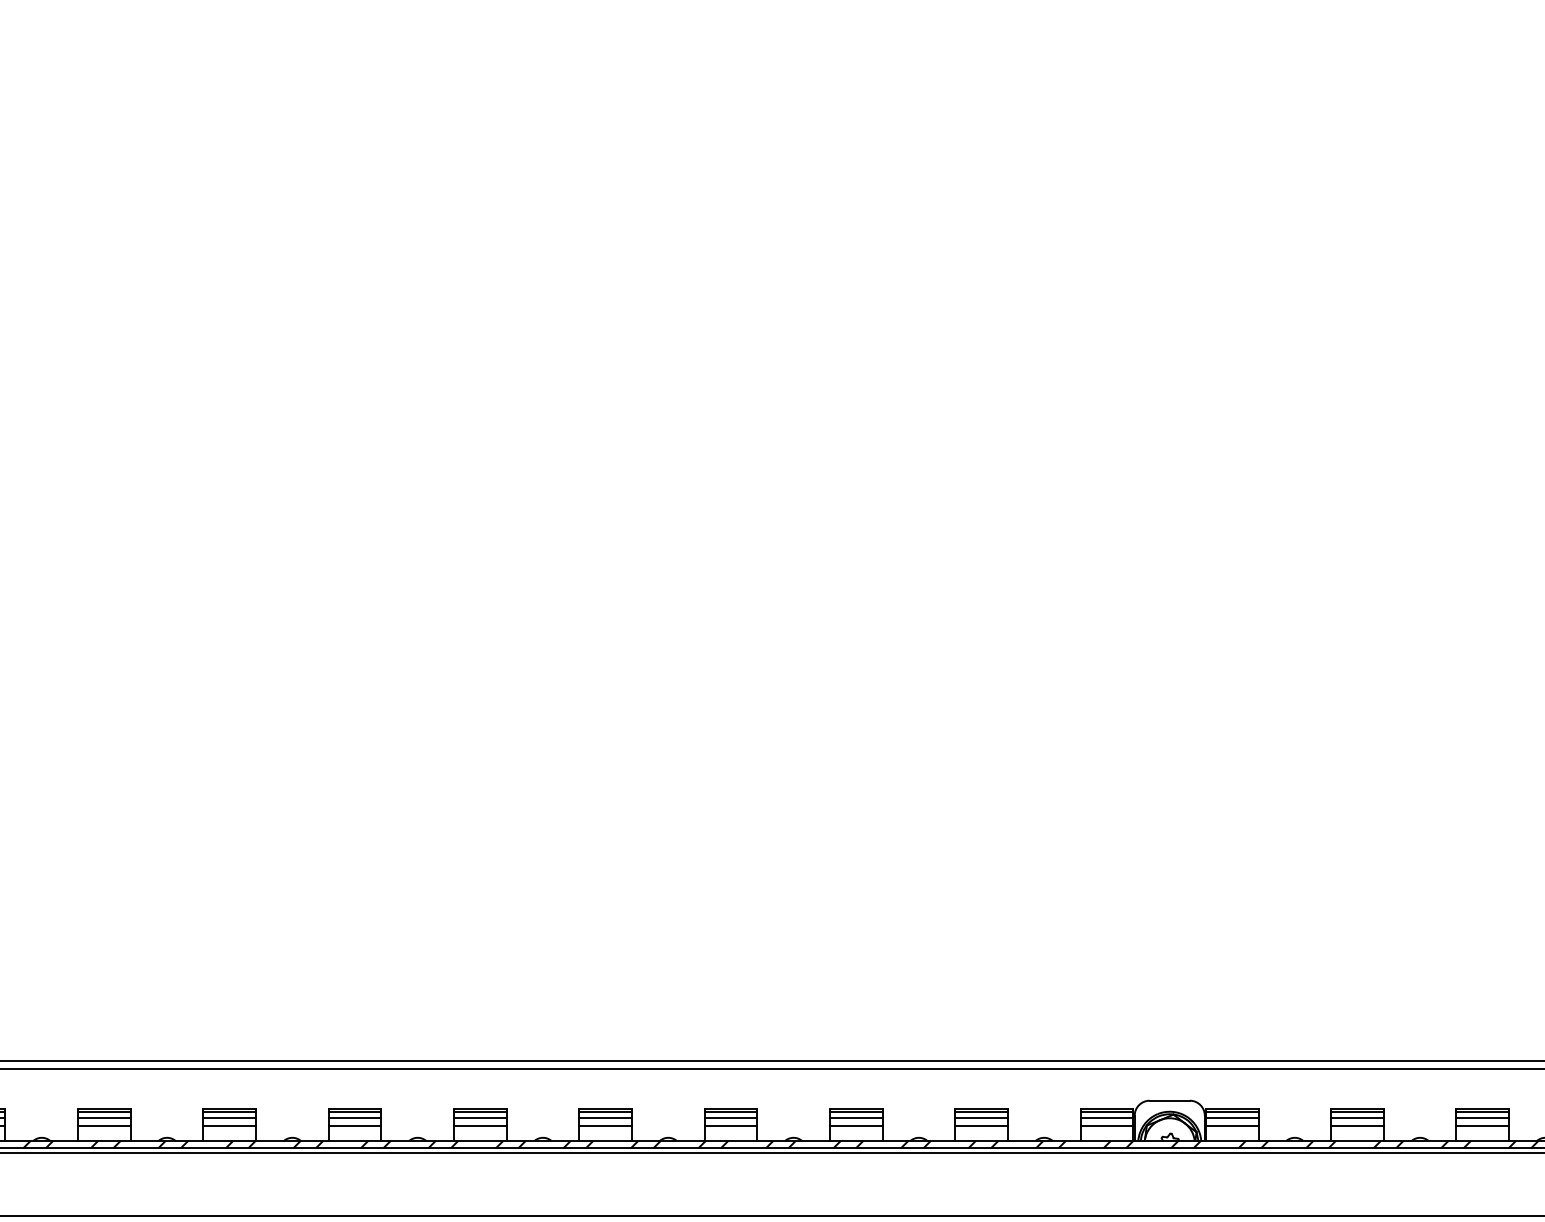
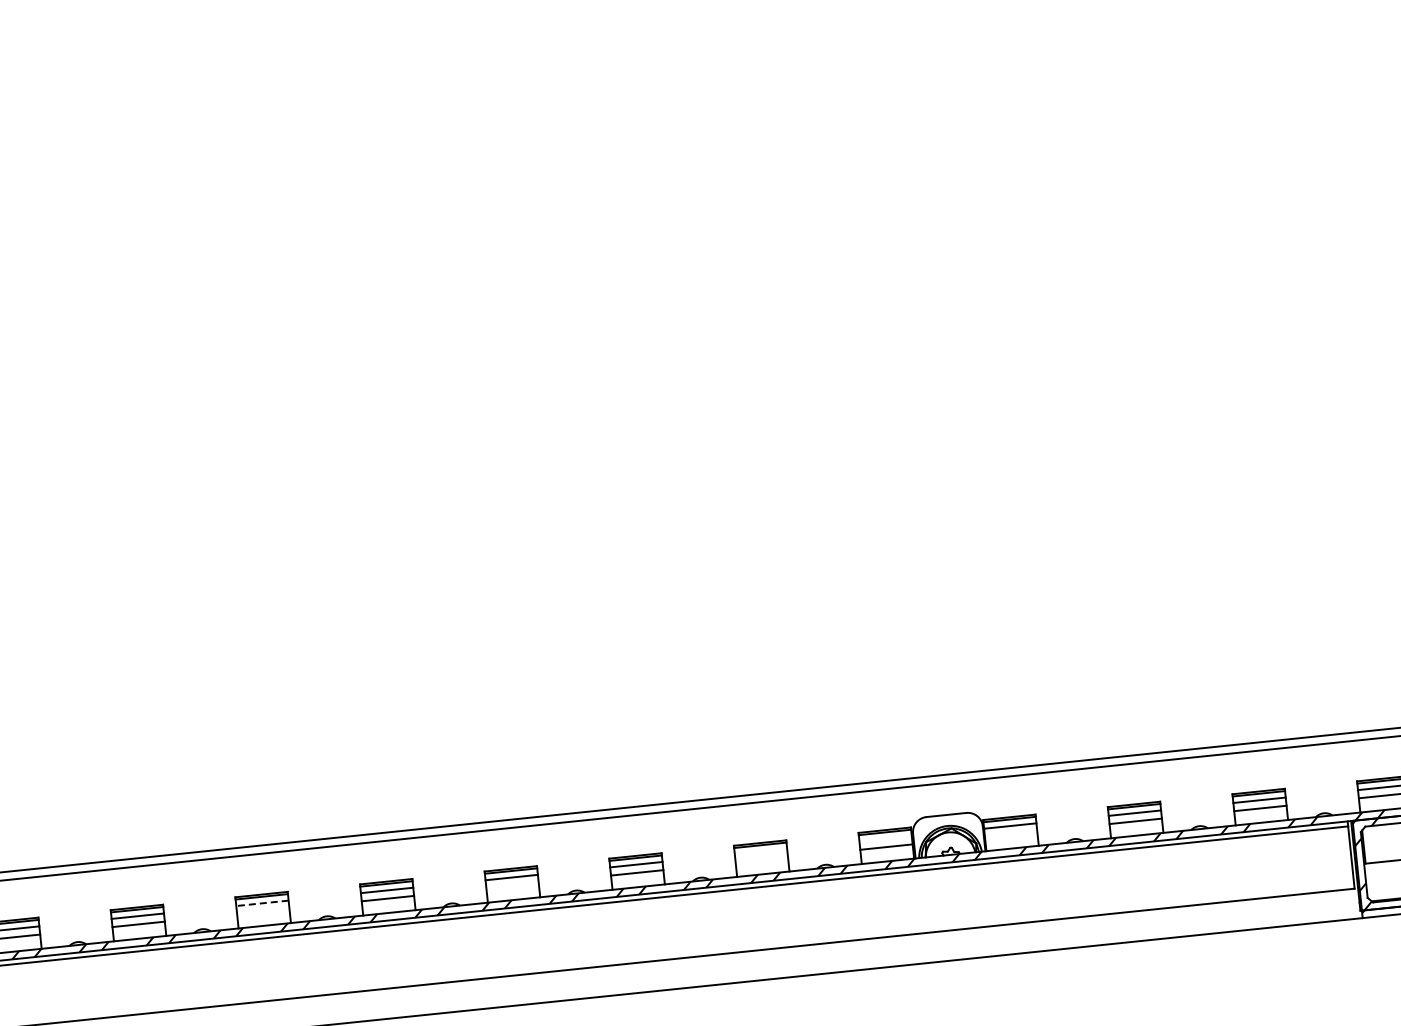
line: (479, 1118) -> (261, 903), solid -> dashed
line: (981, 1118) -> (760, 852), removed
line: (1106, 1118) -> (885, 839), removed
line: (480, 1126) -> (263, 911), removed
line: (730, 1126) -> (512, 885), removed
line: (981, 1126) -> (761, 860), removed
line: (1231, 1126) -> (1010, 834), removed

